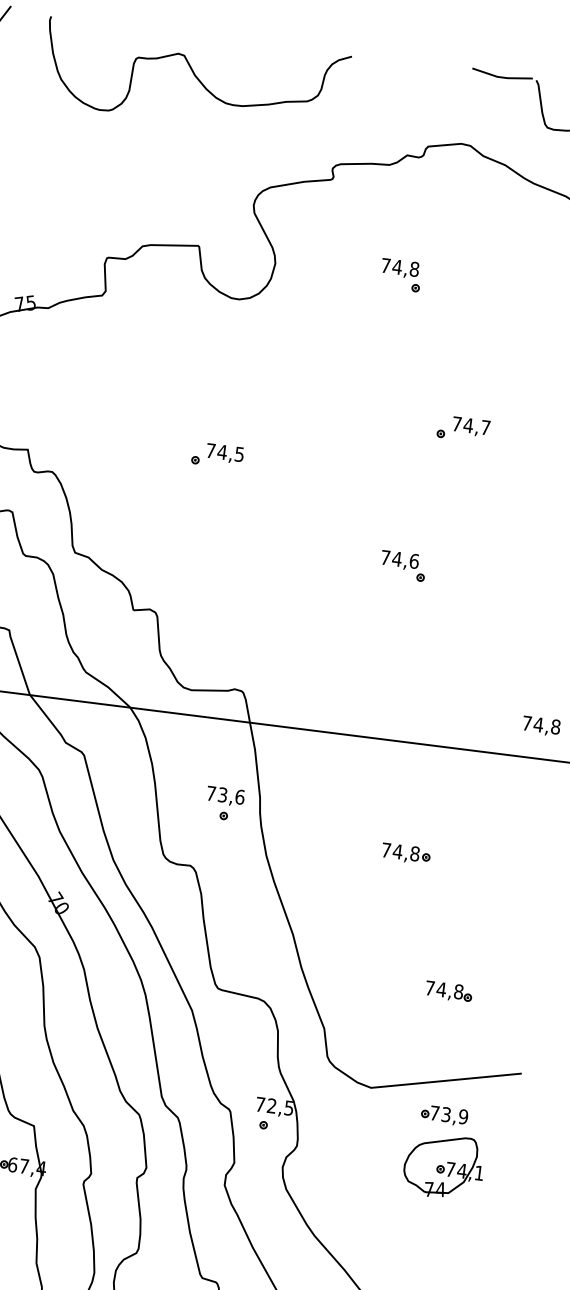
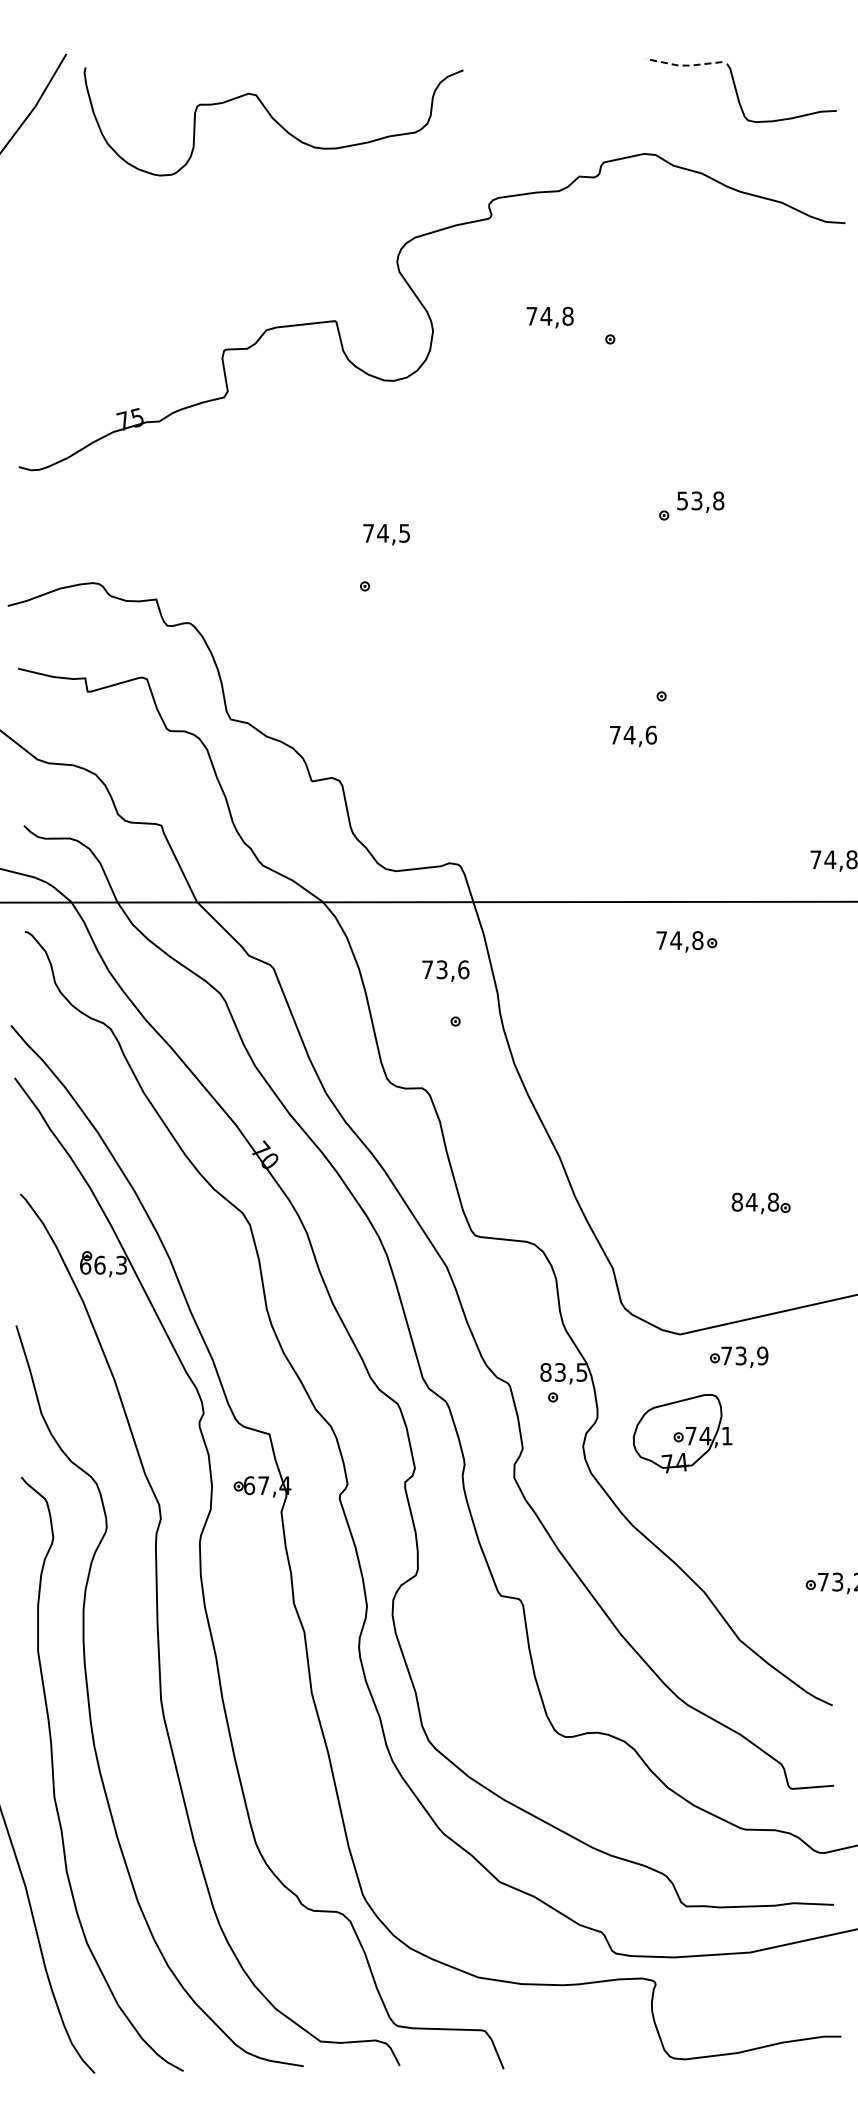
curve: (195, 77) -> (273, 120), moved
line: (502, 77) -> (684, 65), solid -> dashed
text: (399, 268) -> (549, 317), moved
text: (471, 425) -> (700, 500), 74,7 -> 53,8
text: (224, 453) -> (386, 534), moved
text: (400, 560) -> (633, 736), moved
text: (225, 795) -> (445, 970), moved
part: (405, 853) -> (686, 941), moved
text: (430, 987) -> (737, 1201), 74,8 -> 84,8
text: (265, 1105) -> (552, 1372), 72,5 -> 83,5
part: (444, 1114) -> (739, 1356), moved
part: (444, 1166) -> (682, 1433), moved

